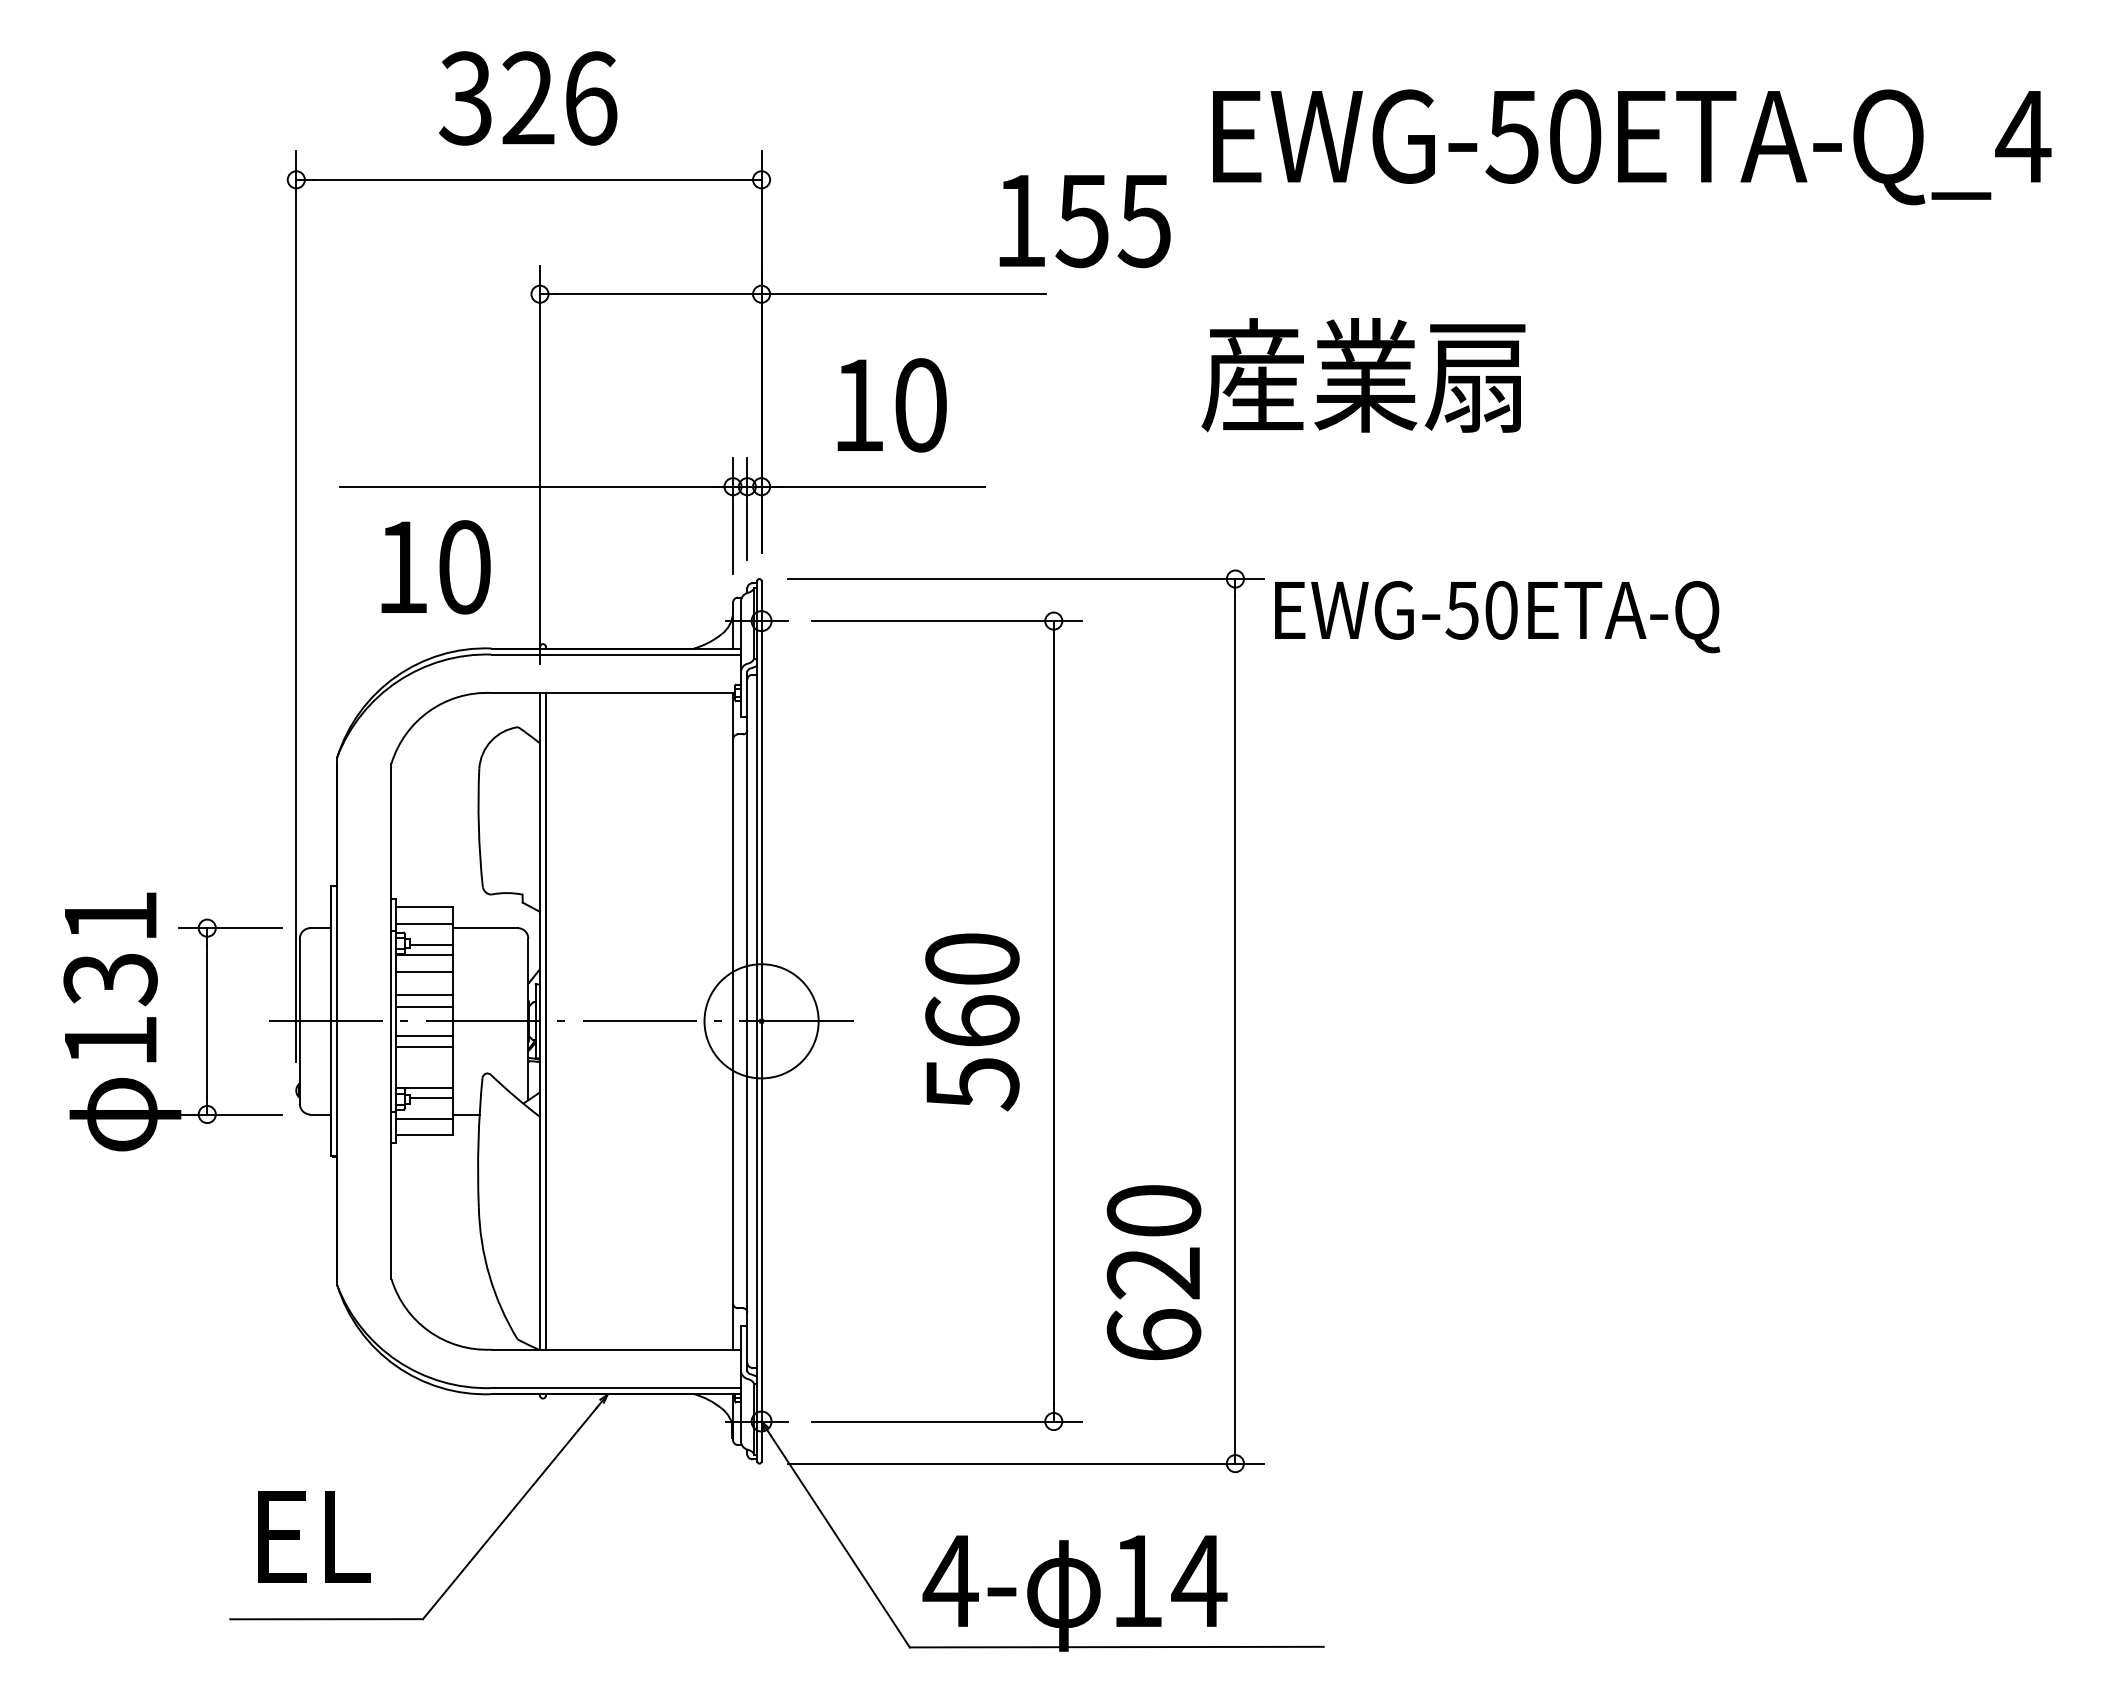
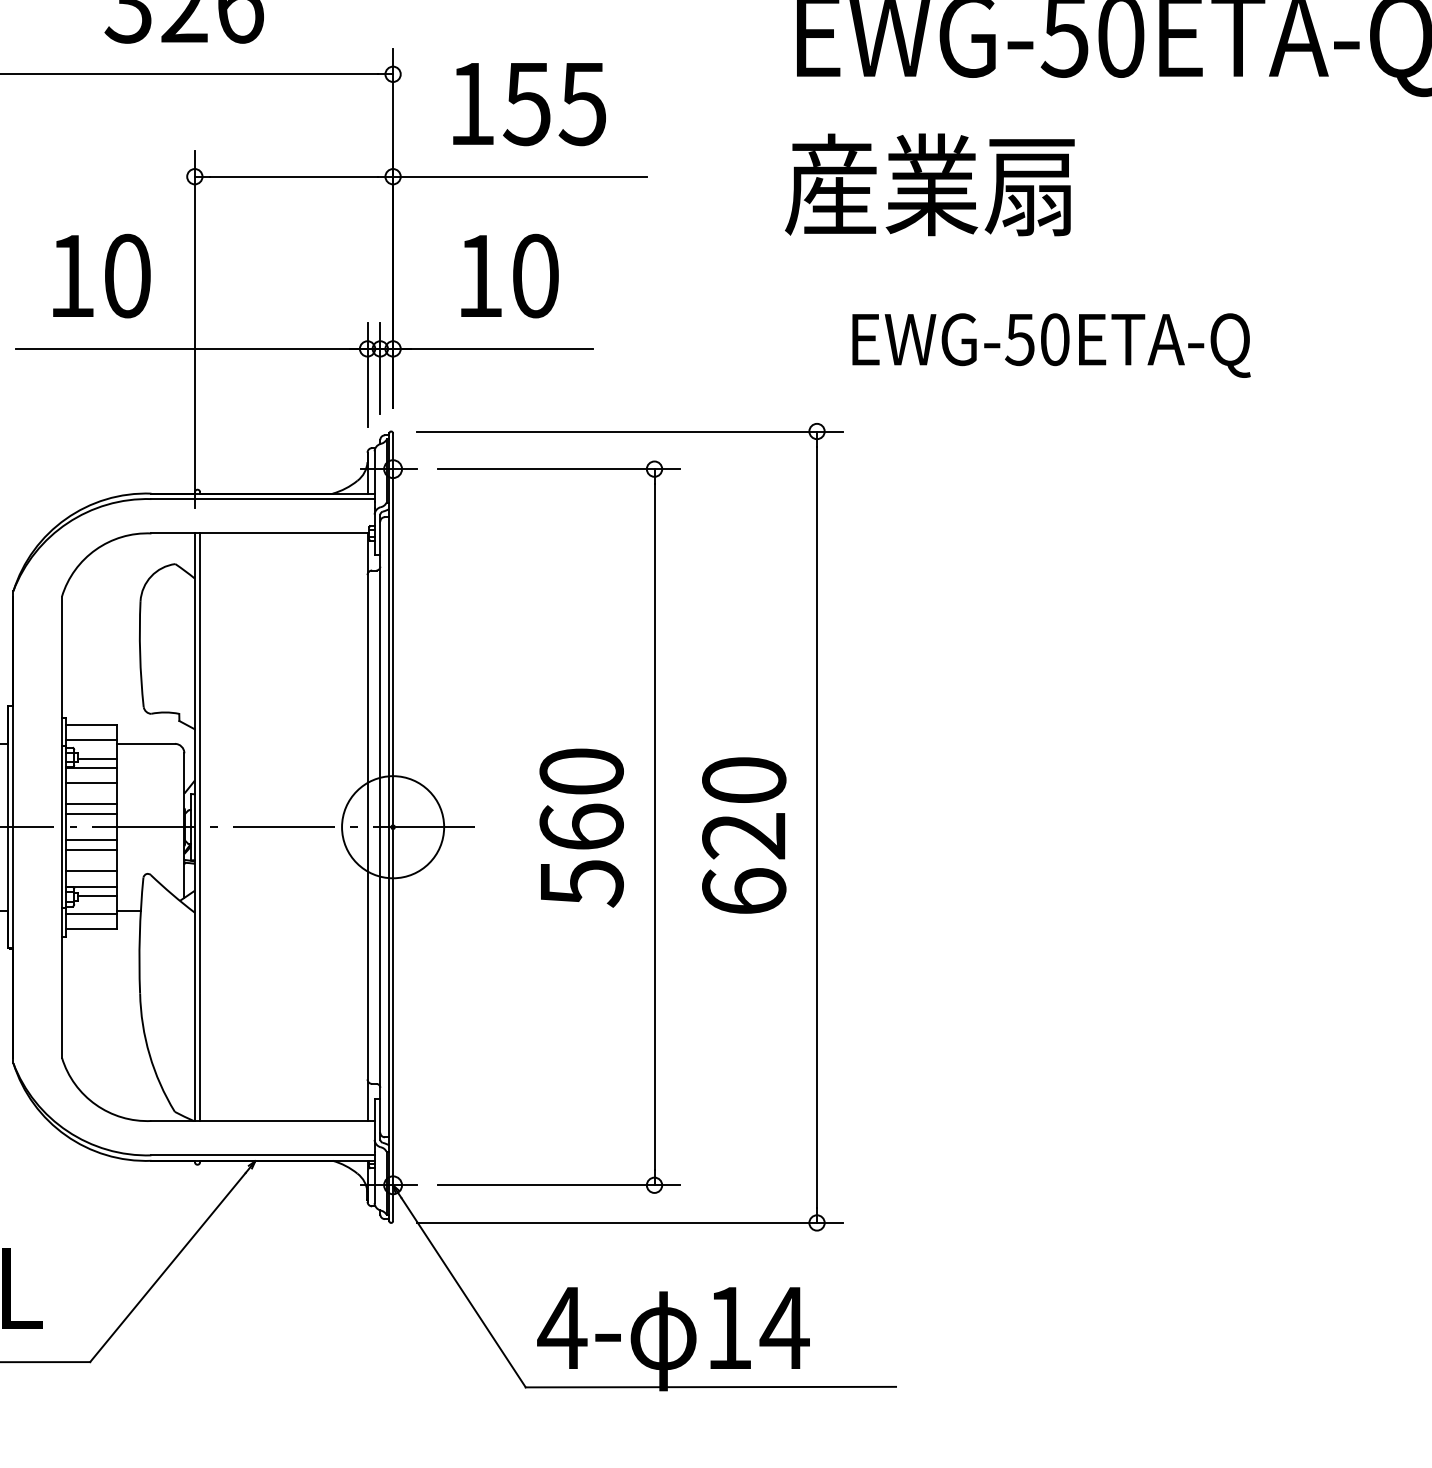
text: (1084, 221) -> (529, 104), moved
text: (1363, 375) -> (929, 184), moved
text: (435, 567) -> (101, 276), moved
text: (1497, 617) -> (1051, 346), moved
line: (423, 1070) -> (90, 871), added
text: (1153, 1272) -> (743, 835), moved

